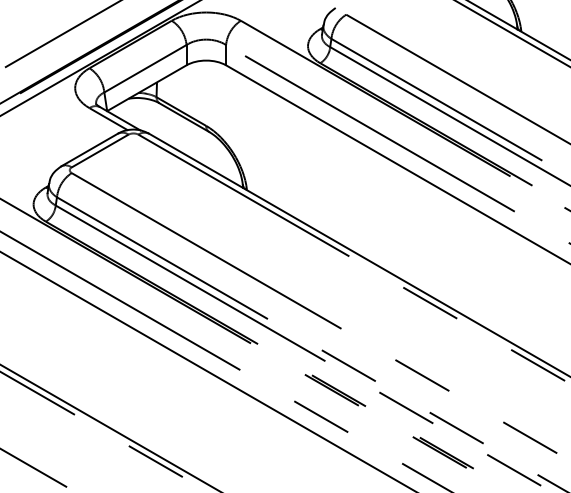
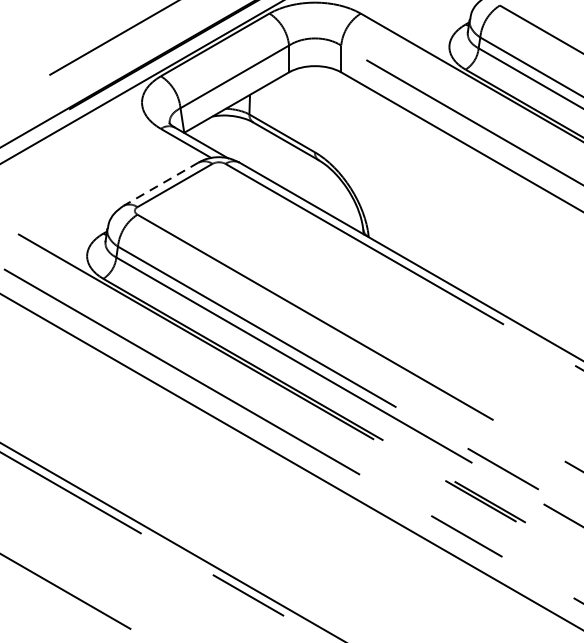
line: (89, 150) -> (160, 184), solid -> dashed

